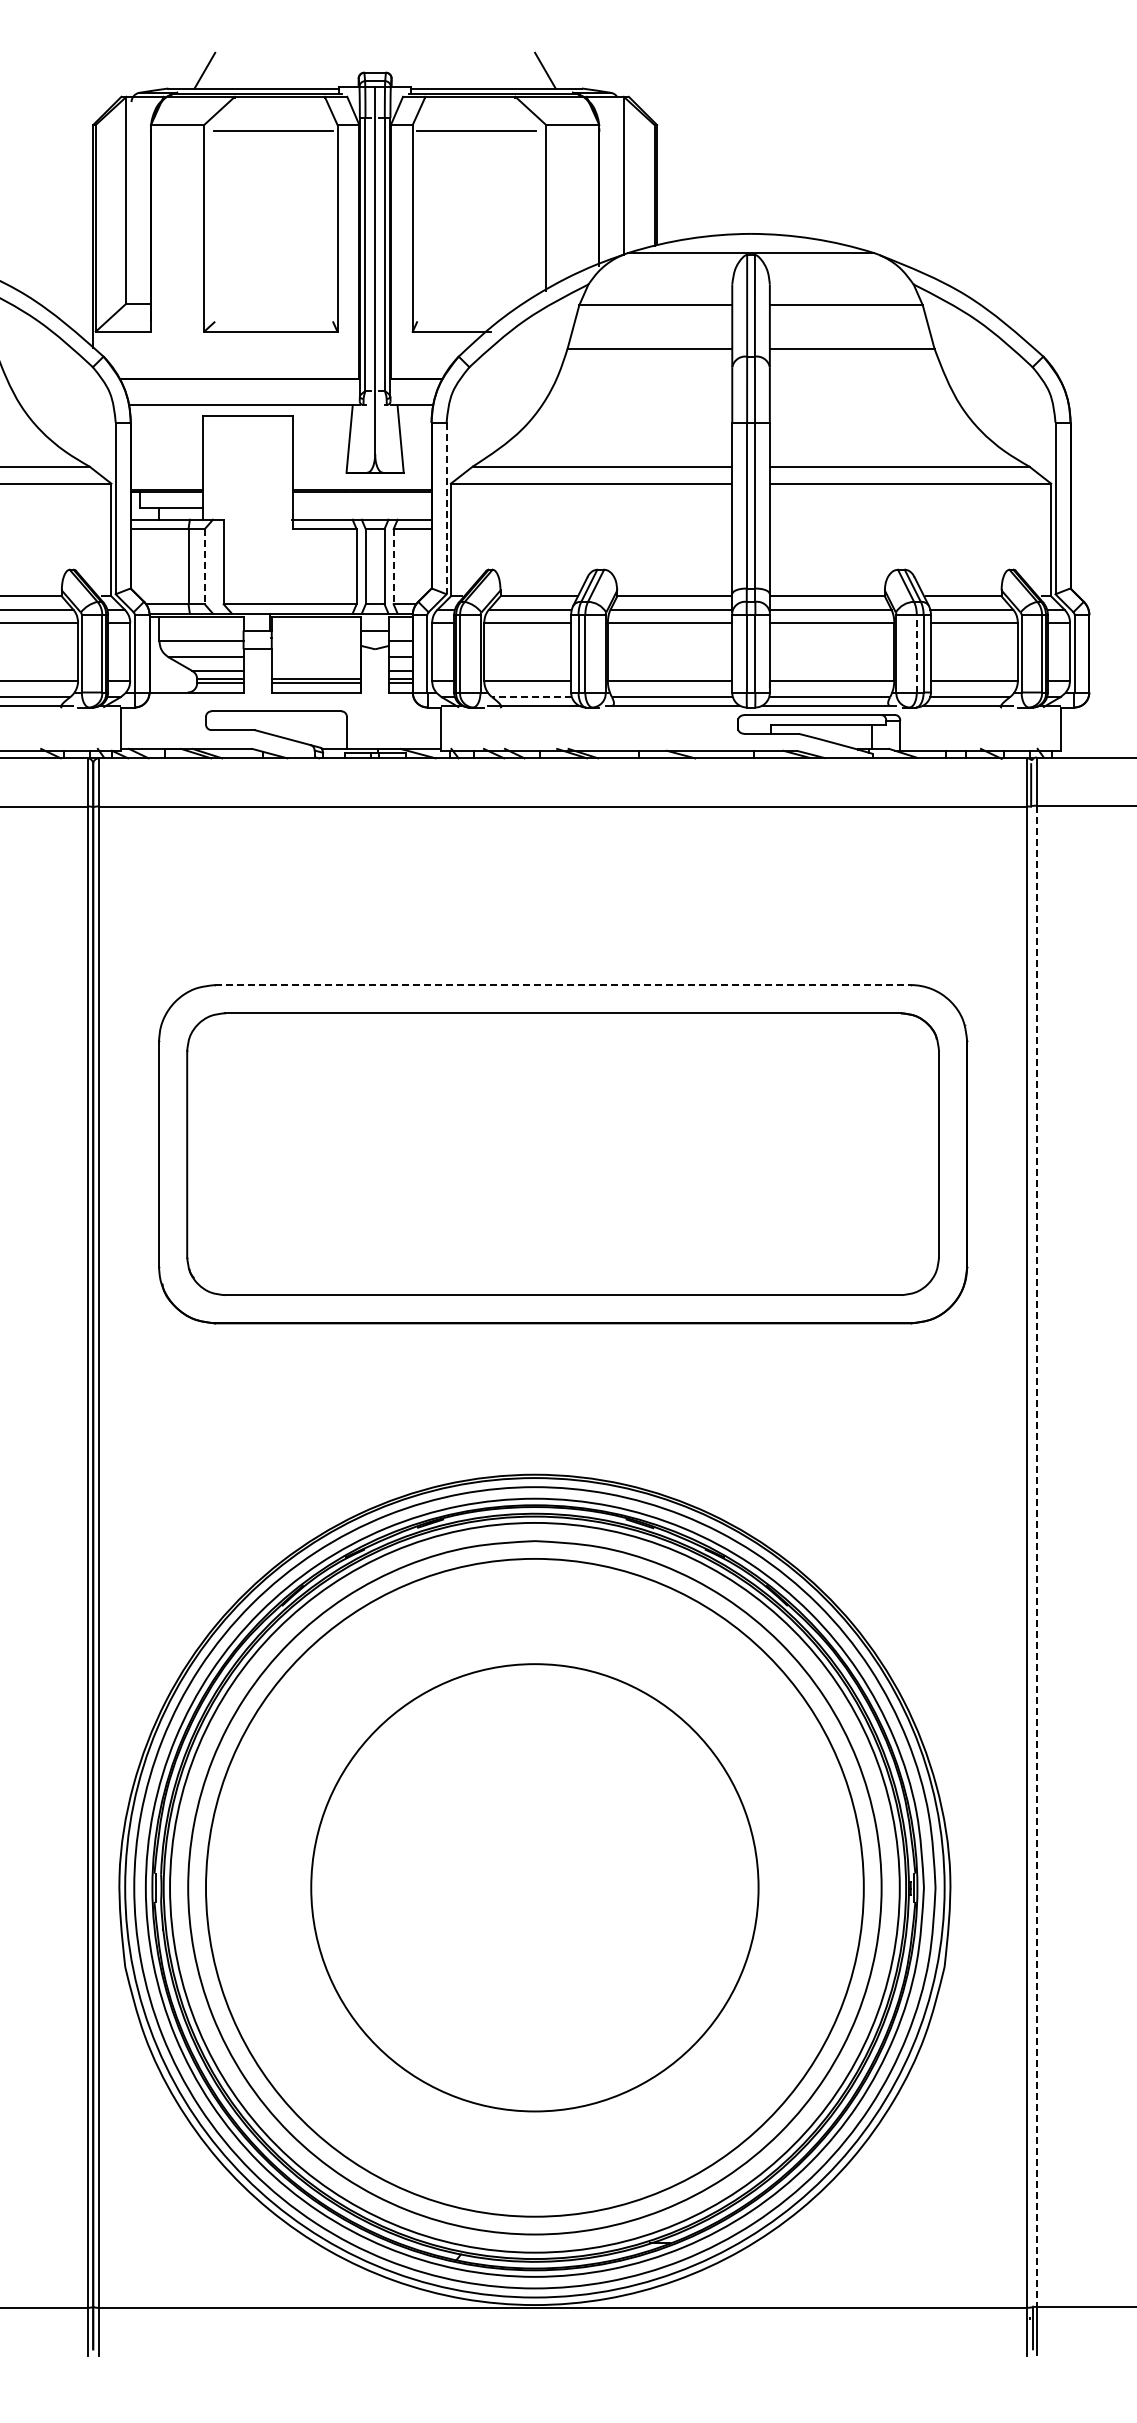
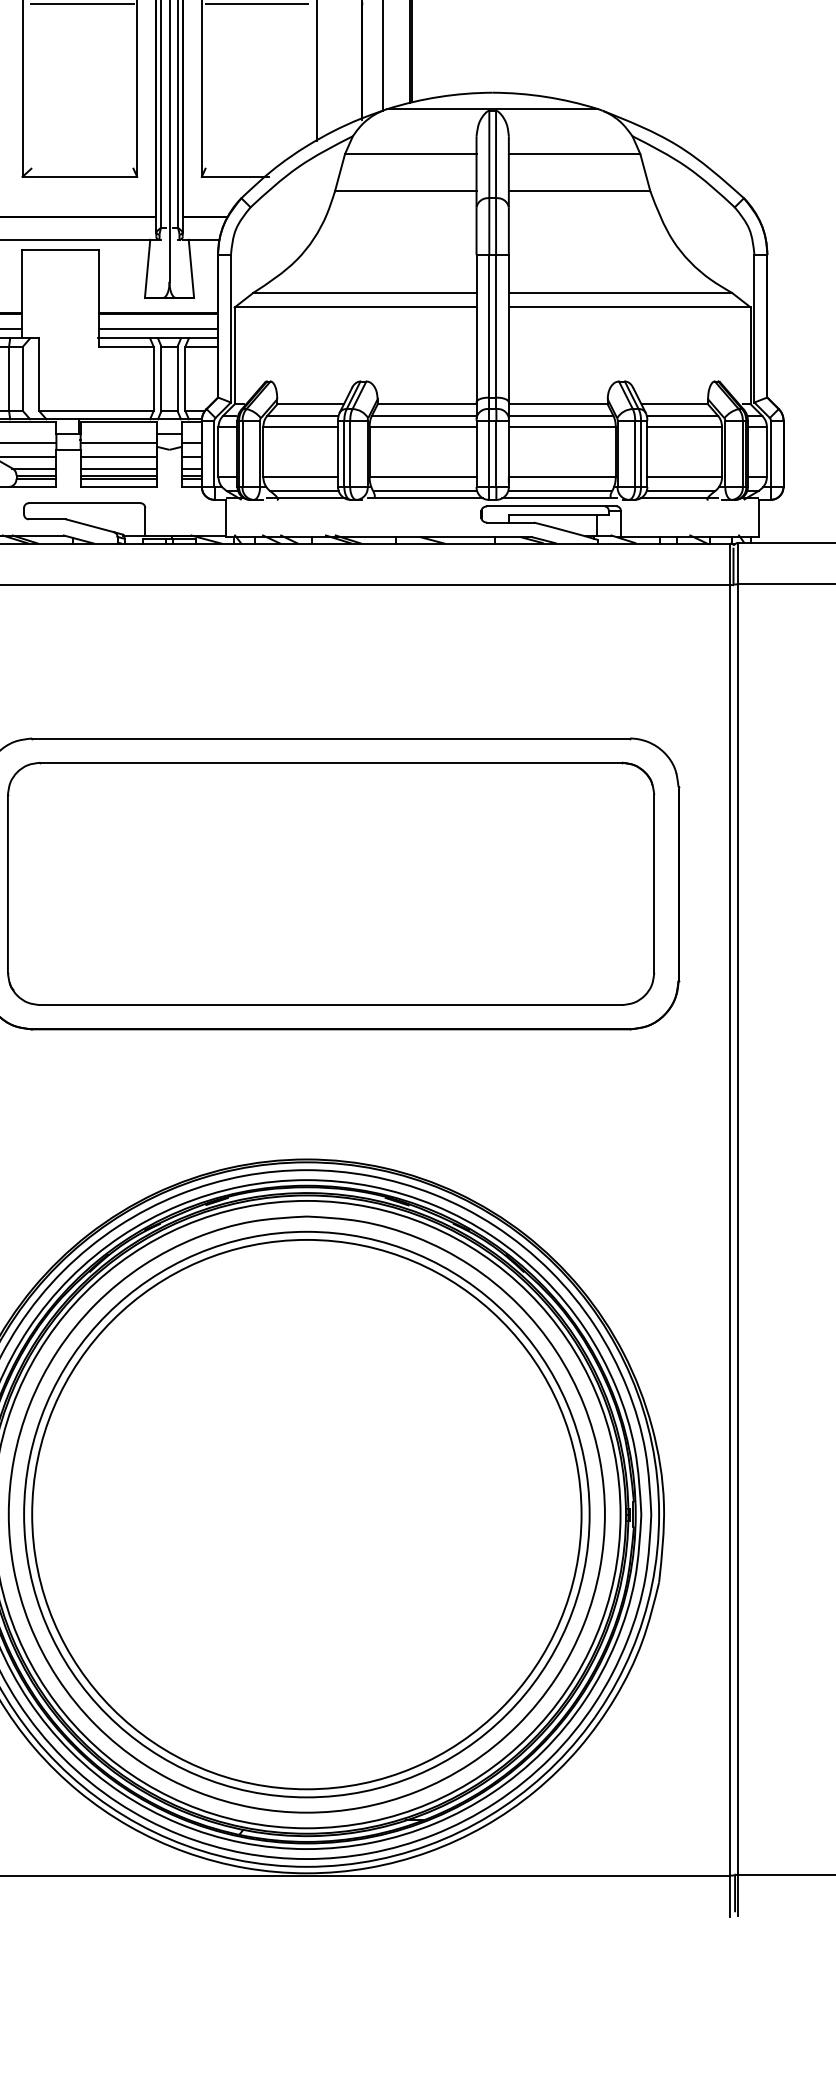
line: (362, 508) -> (158, 328), added
line: (446, 508) -> (230, 328), dashed -> solid
line: (204, 566) -> (22, 378), dashed -> solid
line: (393, 566) -> (185, 378), dashed -> solid
line: (316, 641) -> (119, 443), added
line: (916, 653) -> (634, 453), dashed -> solid
line: (316, 657) -> (119, 456), added
line: (316, 671) -> (119, 468), added
line: (531, 697) -> (303, 491), dashed -> solid
line: (563, 985) -> (331, 738), dashed -> solid
line: (1036, 1556) -> (738, 1229), dashed -> solid
circle: (534, 1887) -> (306, 1514), size x1.43

